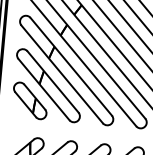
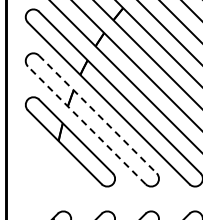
line: (71, 66) -> (98, 114), solid -> dashed
line: (61, 74) -> (86, 125), solid -> dashed
part: (29, 100) -> (47, 163), removed

